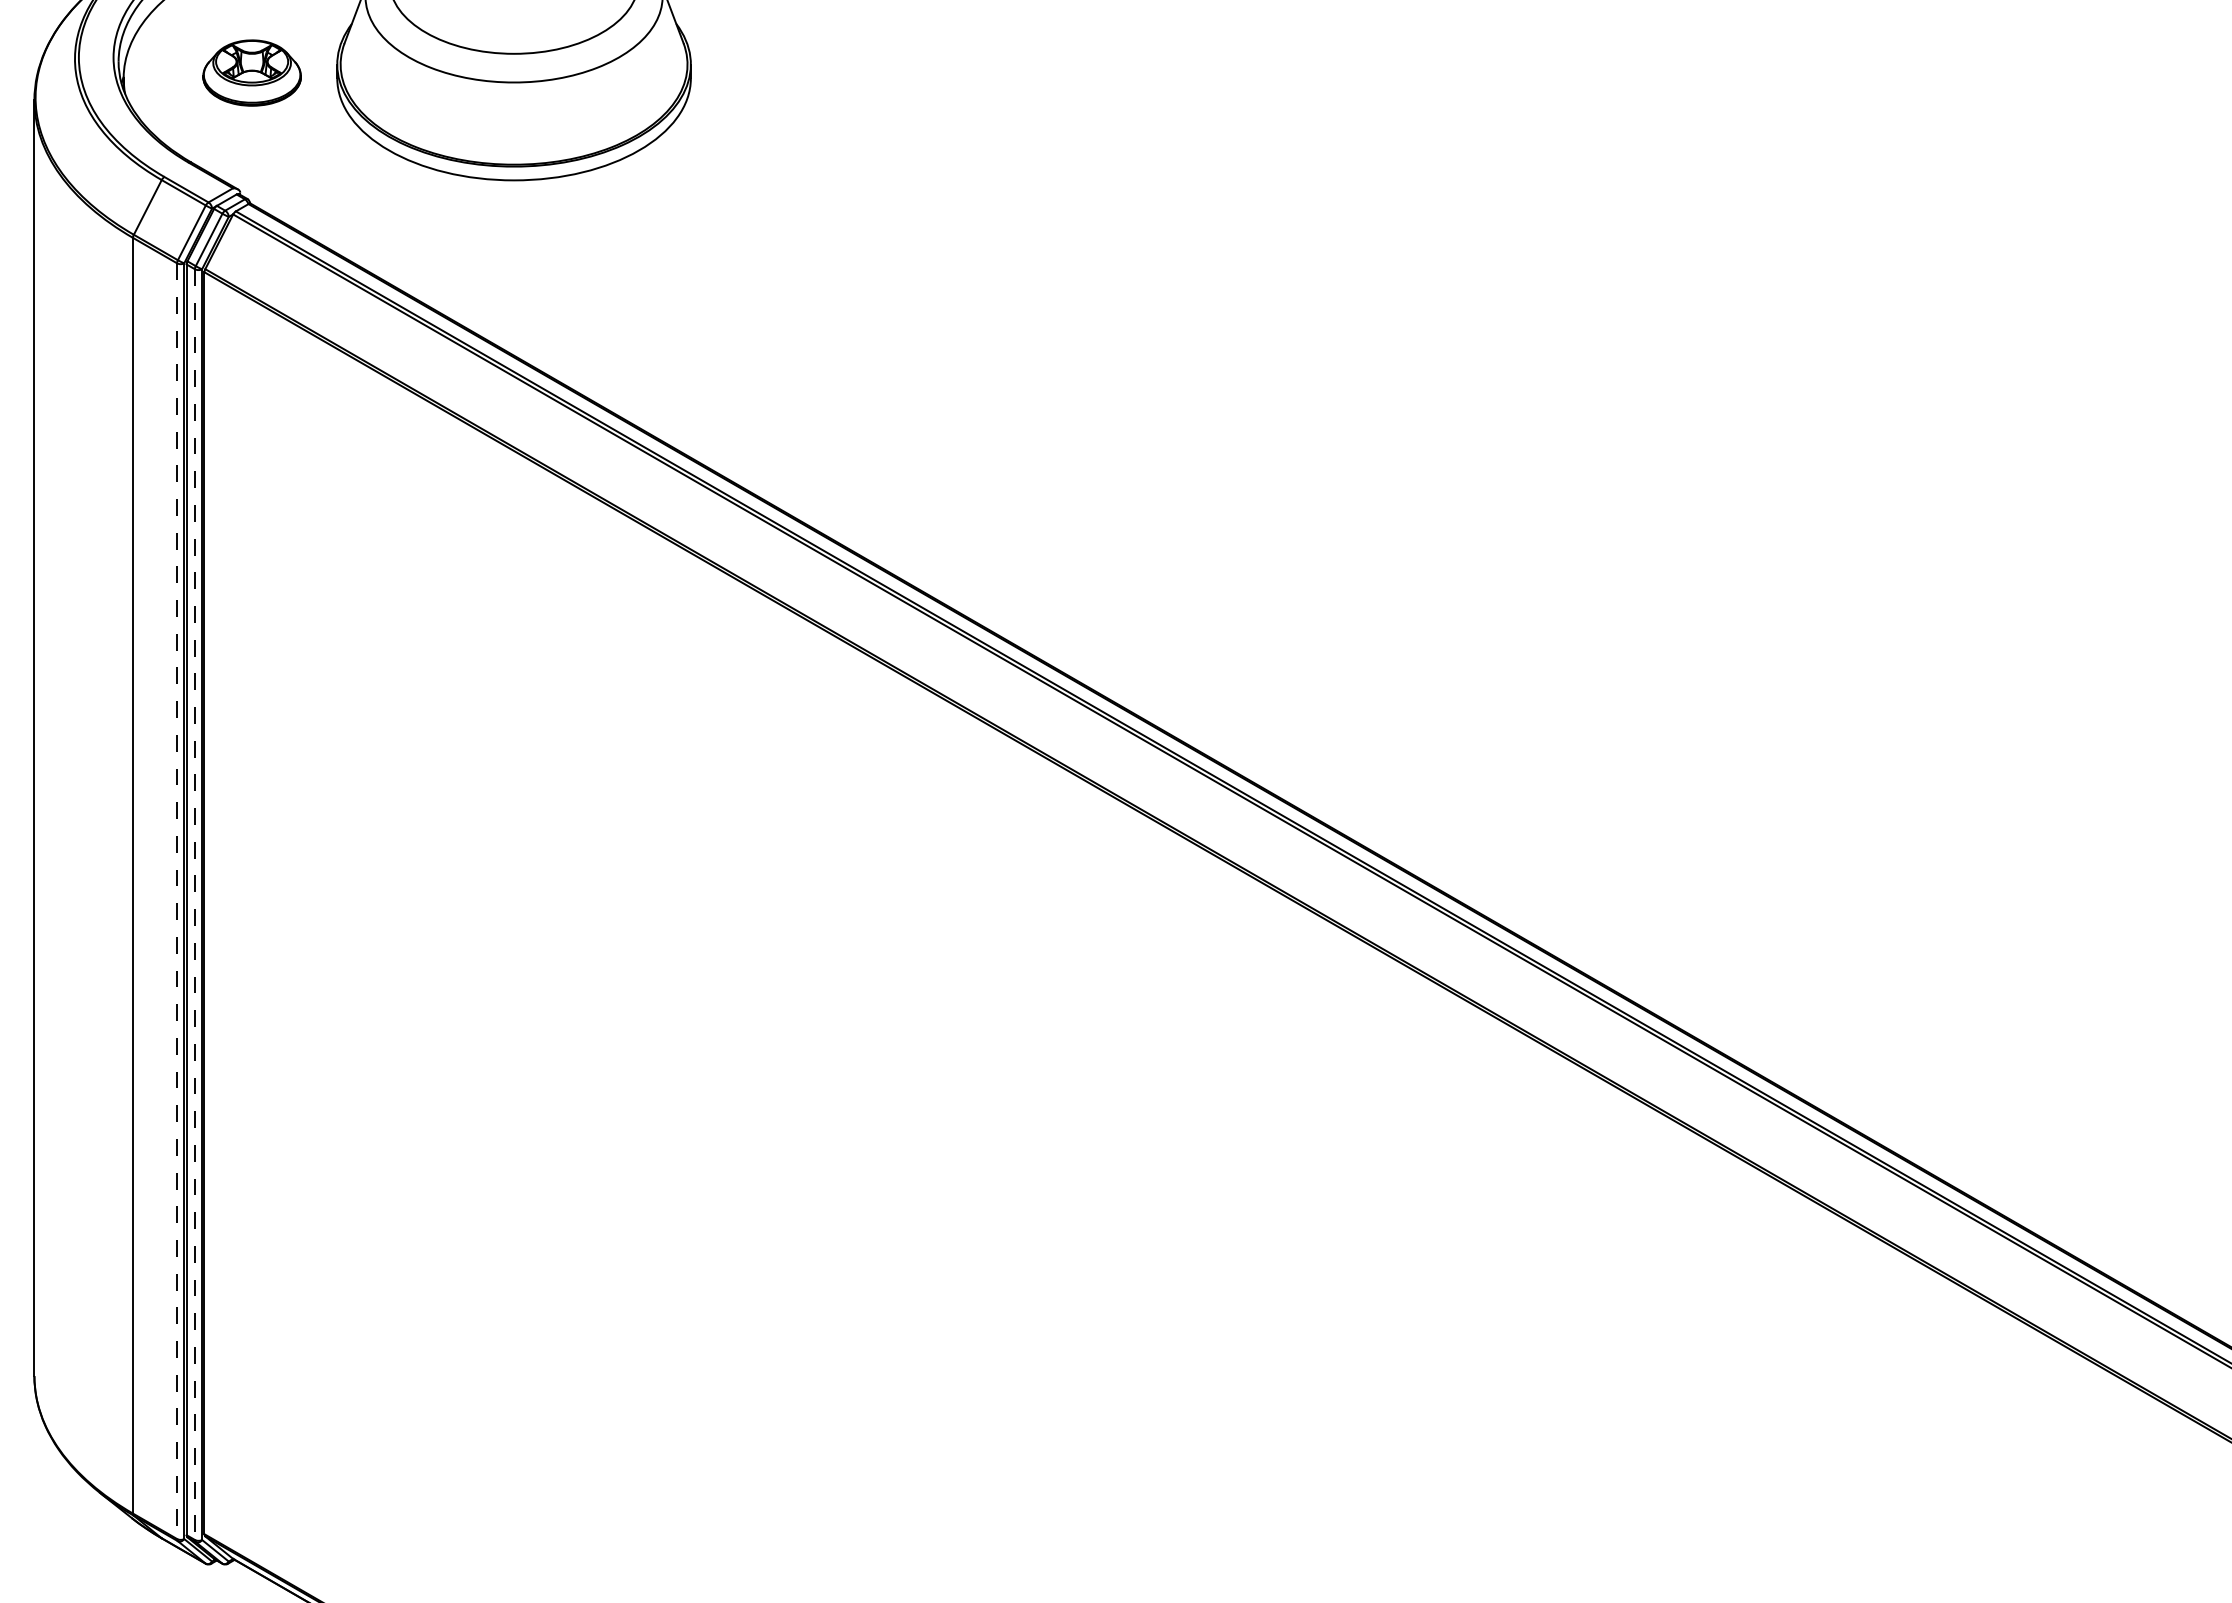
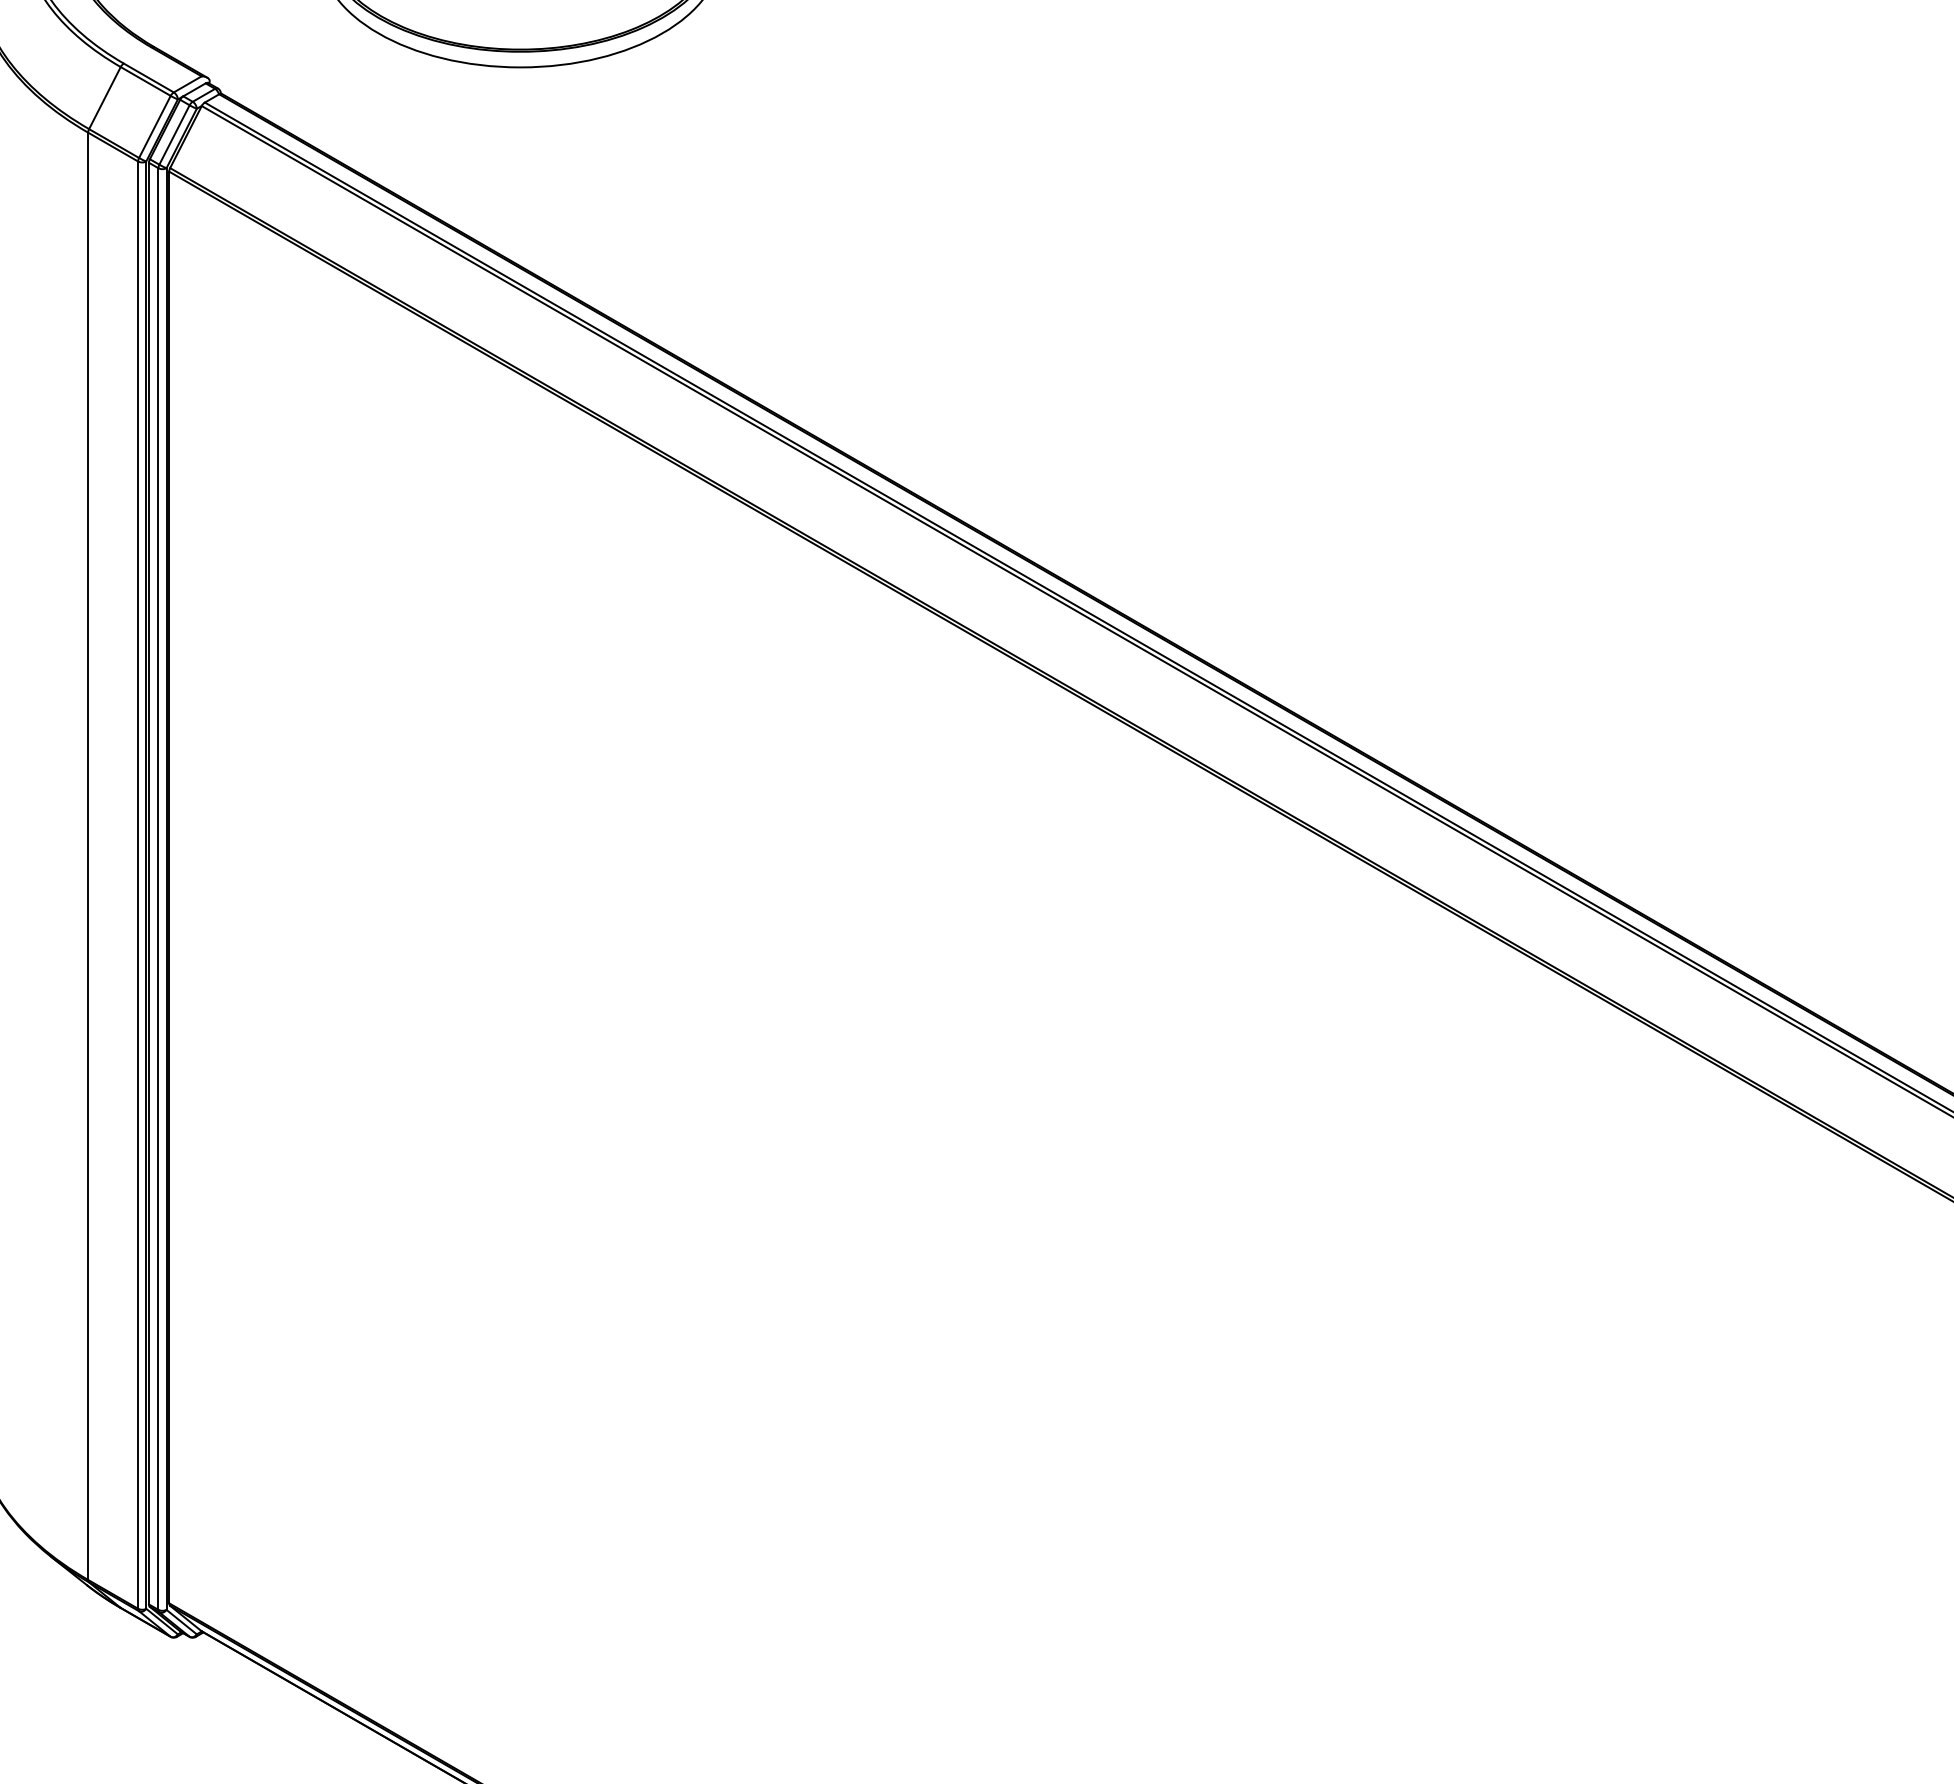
line: (177, 901) -> (138, 885), dashed -> solid
line: (194, 905) -> (157, 890), dashed -> solid

